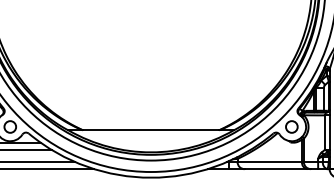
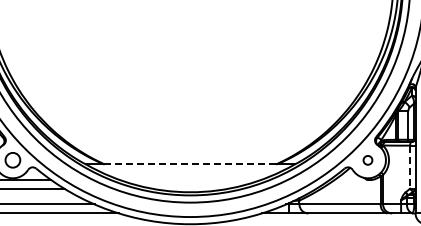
circle: (291, 127) -> (367, 160), size x0.6
line: (151, 130) -> (190, 164), solid -> dashed
line: (325, 132) -> (410, 167), solid -> dashed

